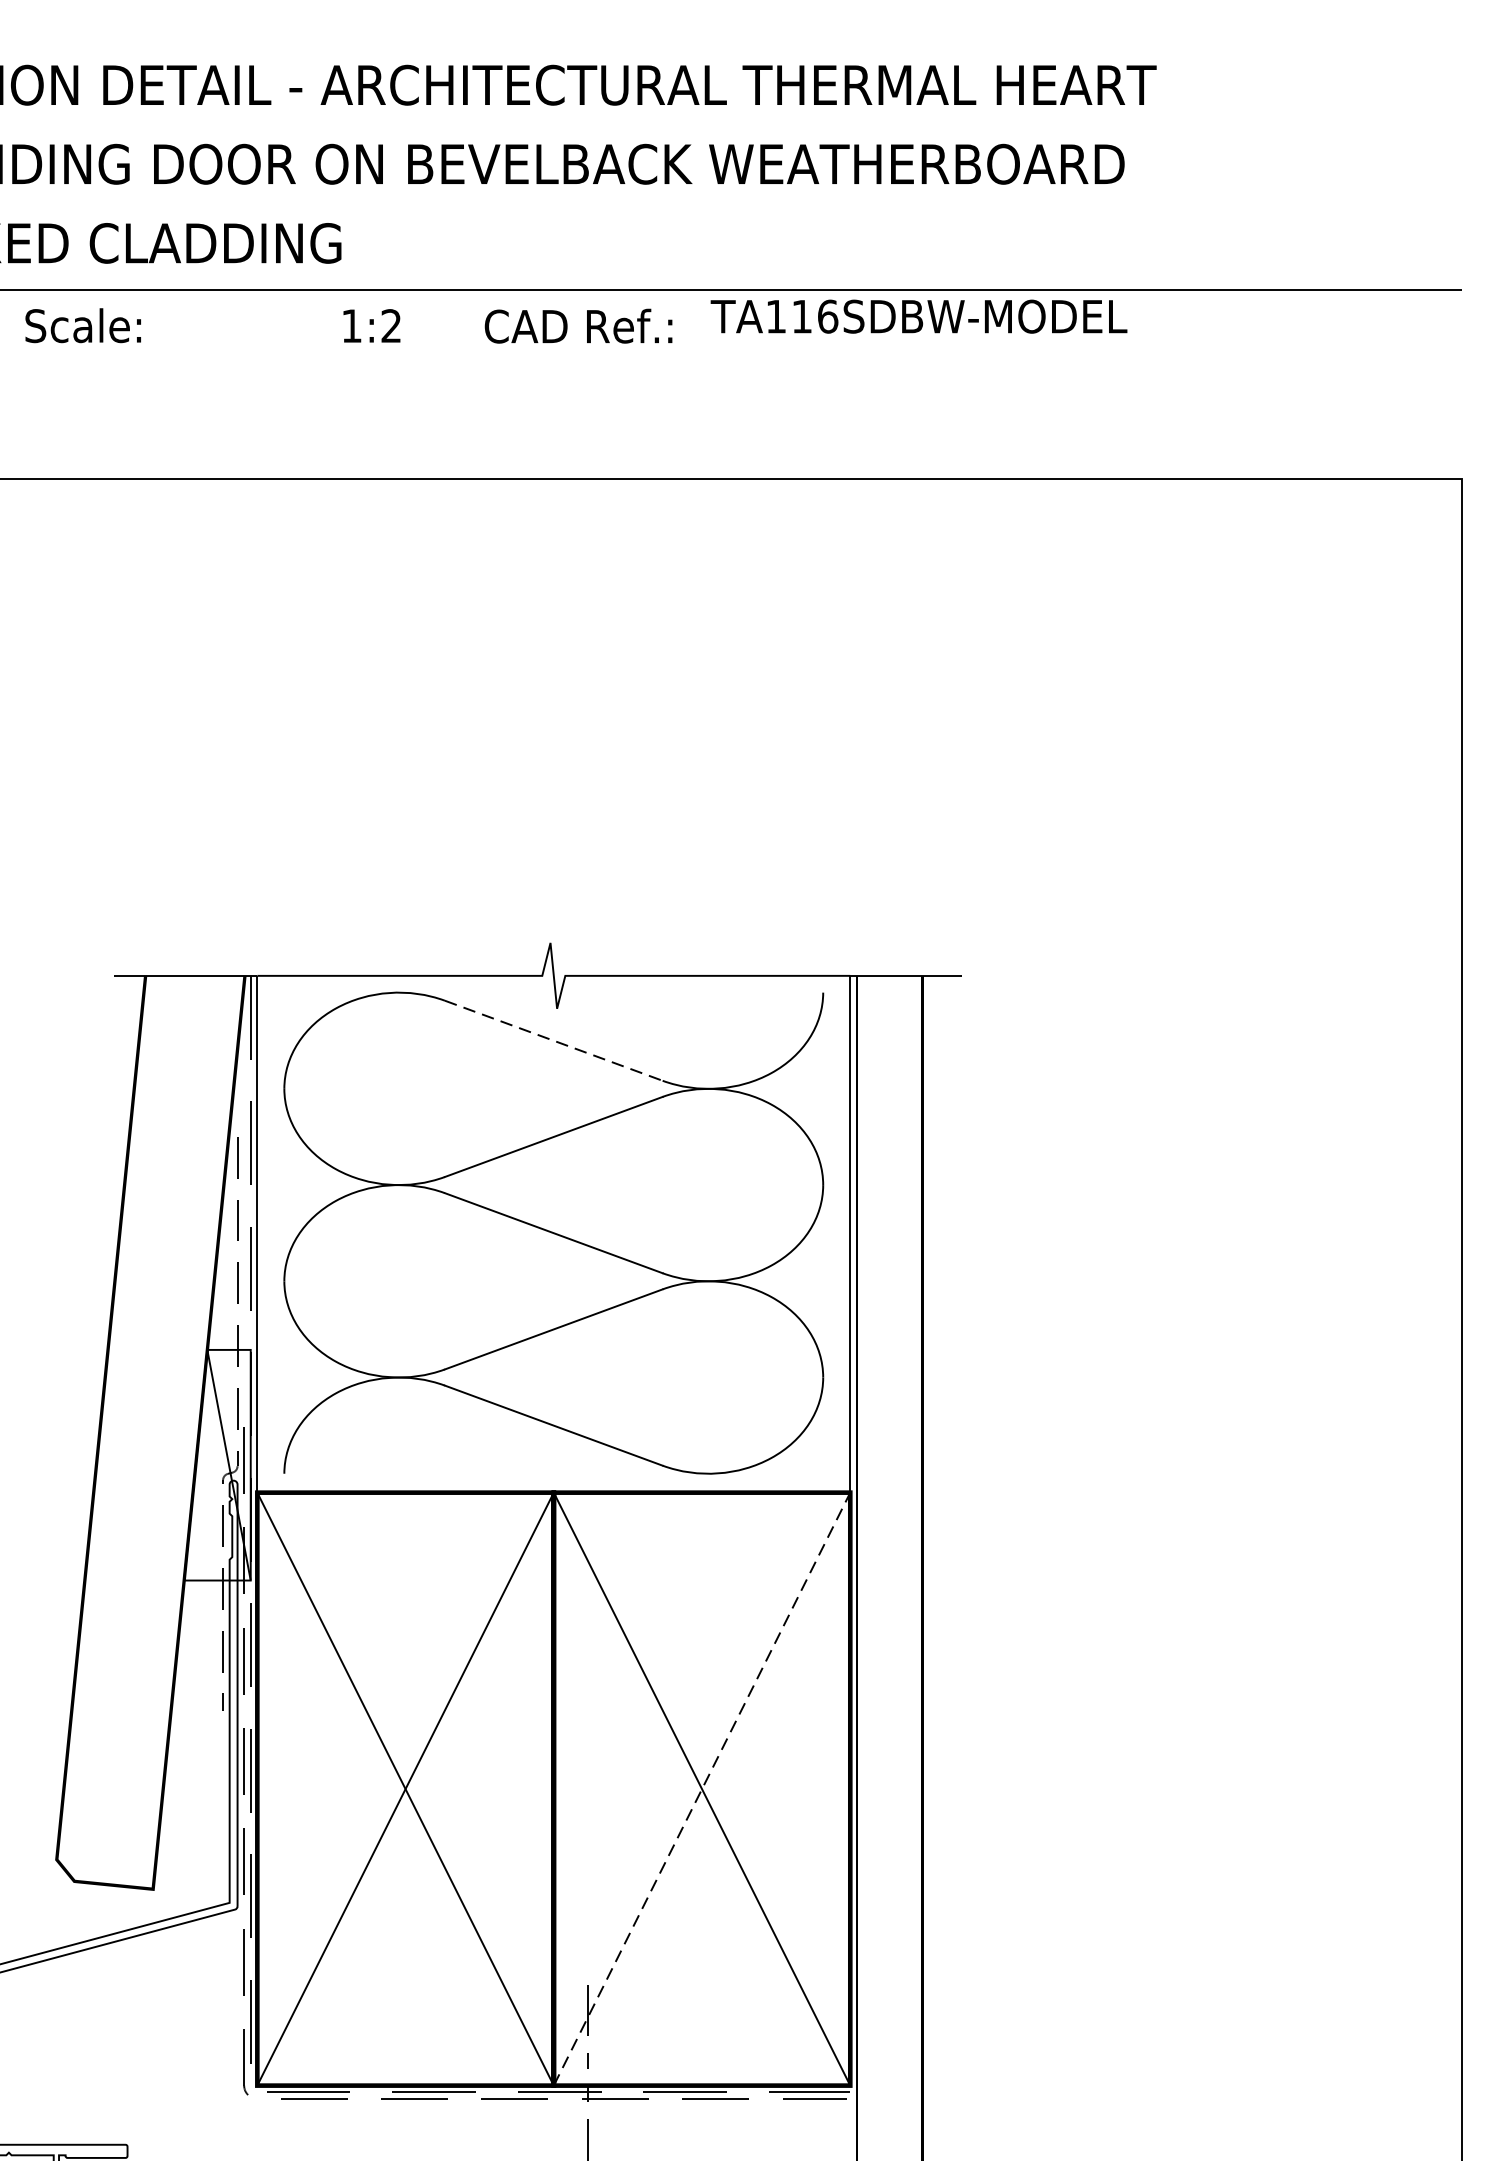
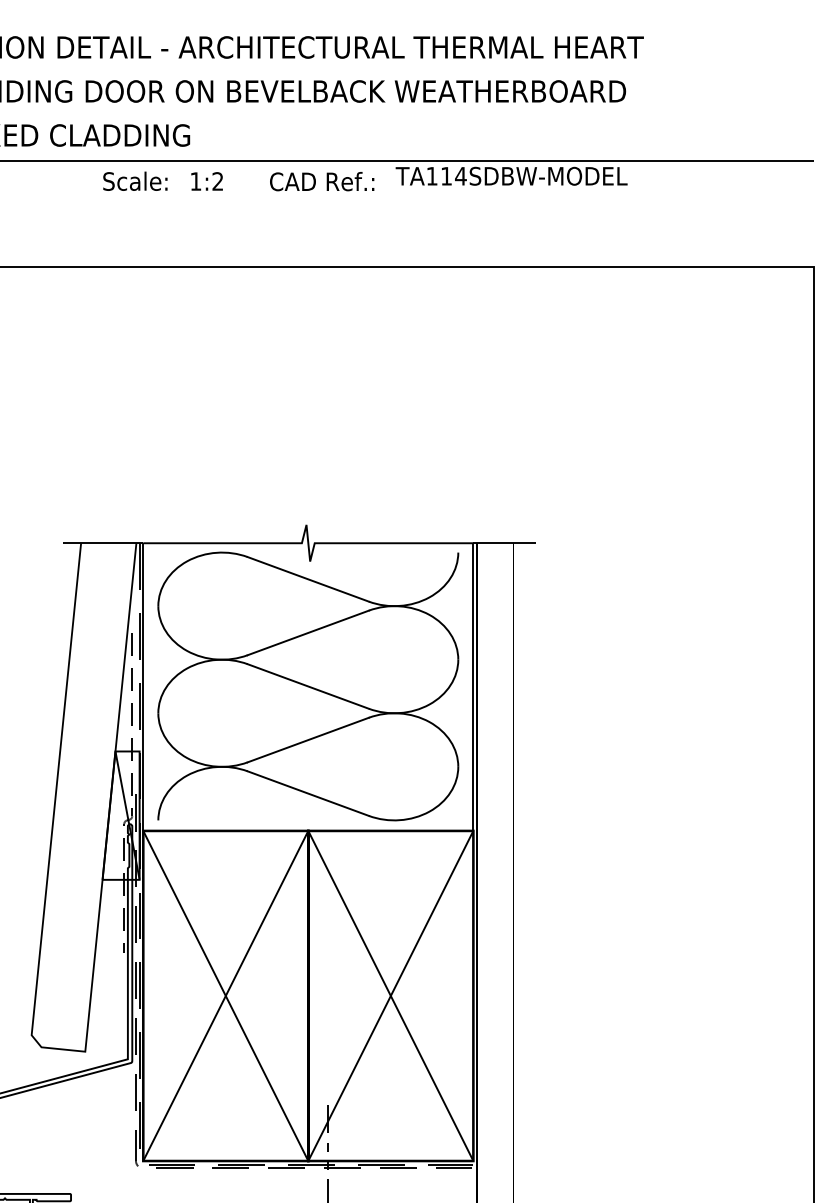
text: (827, 315) -> (460, 175), TA116SDBW-MODEL -> TA114SDBW-MODEL
text: (83, 324) -> (135, 180), moved
line: (554, 1040) -> (308, 579), dashed -> solid
line: (701, 1788) -> (390, 995), dashed -> solid

